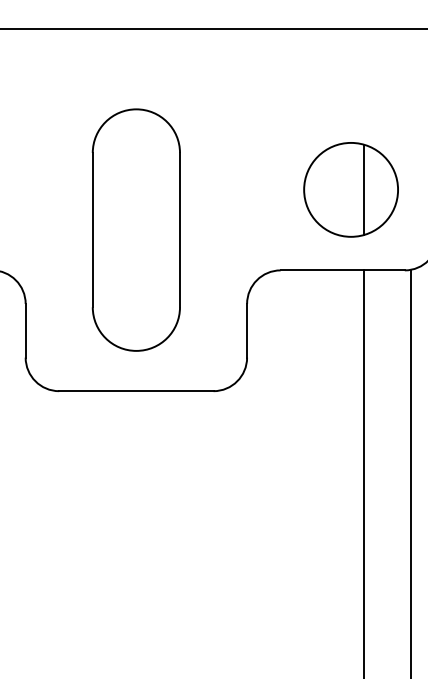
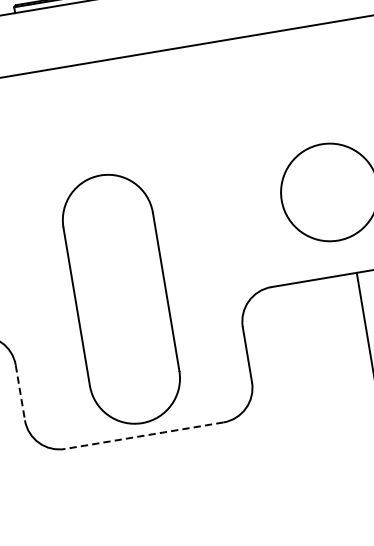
line: (363, 189) -> (342, 189), removed
part: (135, 229) -> (120, 298), moved
line: (25, 330) -> (20, 392), solid -> dashed
line: (135, 391) -> (143, 436), solid -> dashed

